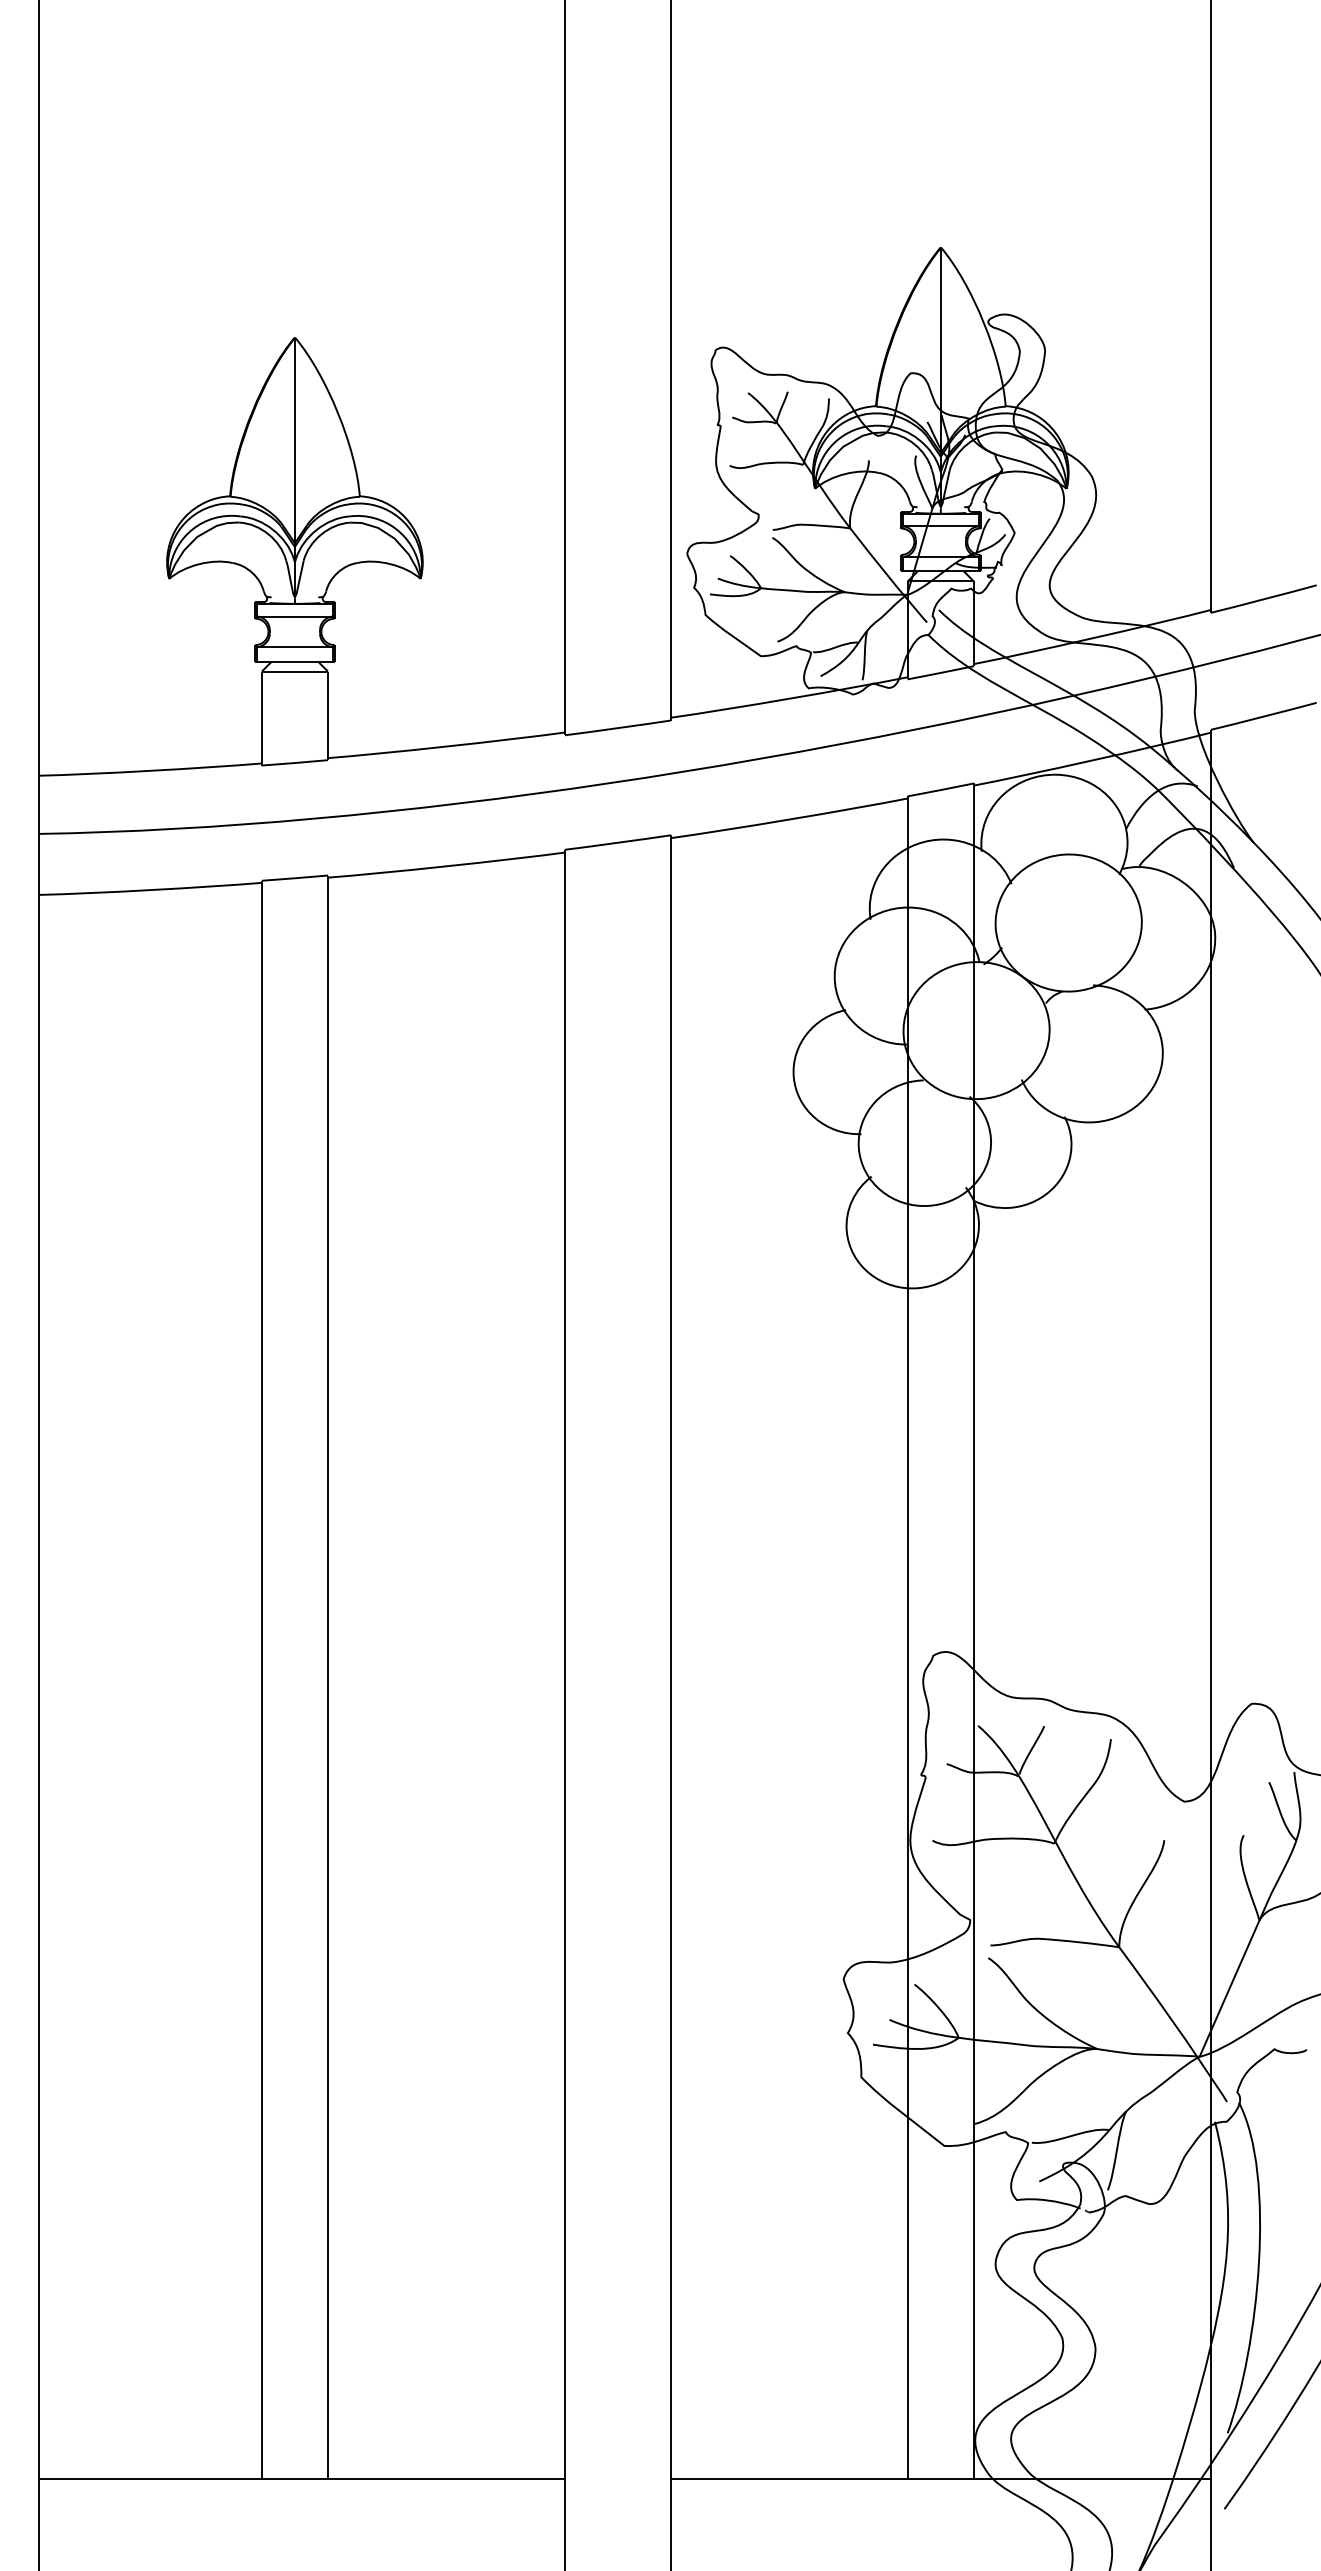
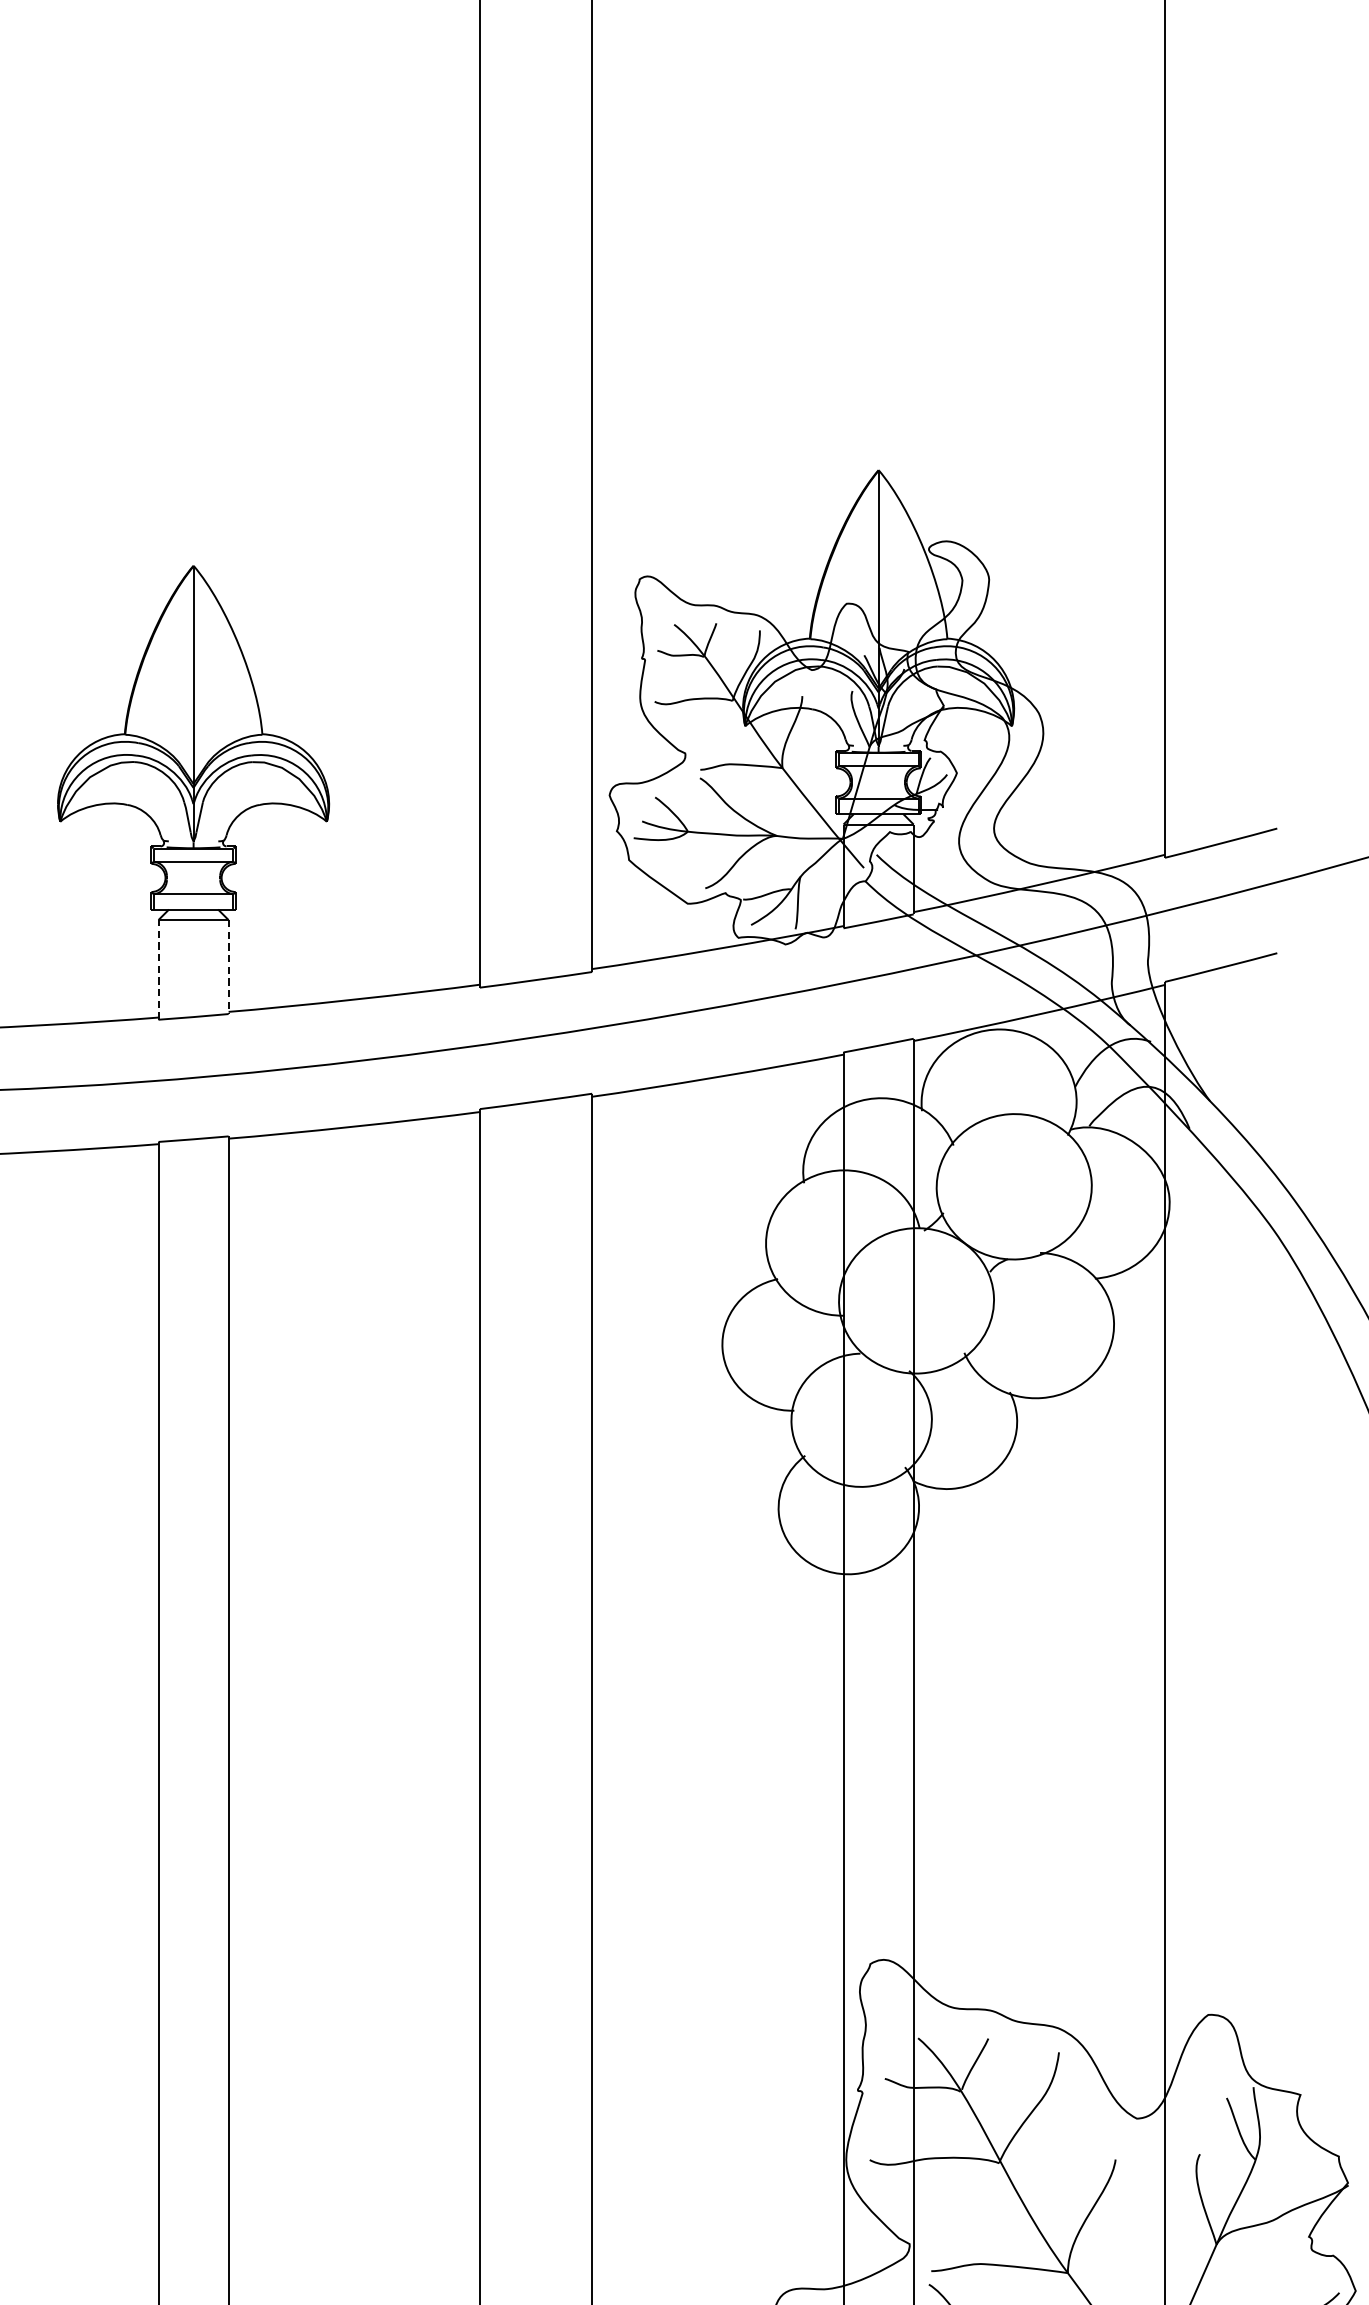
line: (328, 716) -> (229, 967), solid -> dashed
line: (261, 718) -> (158, 969), solid -> dashed

